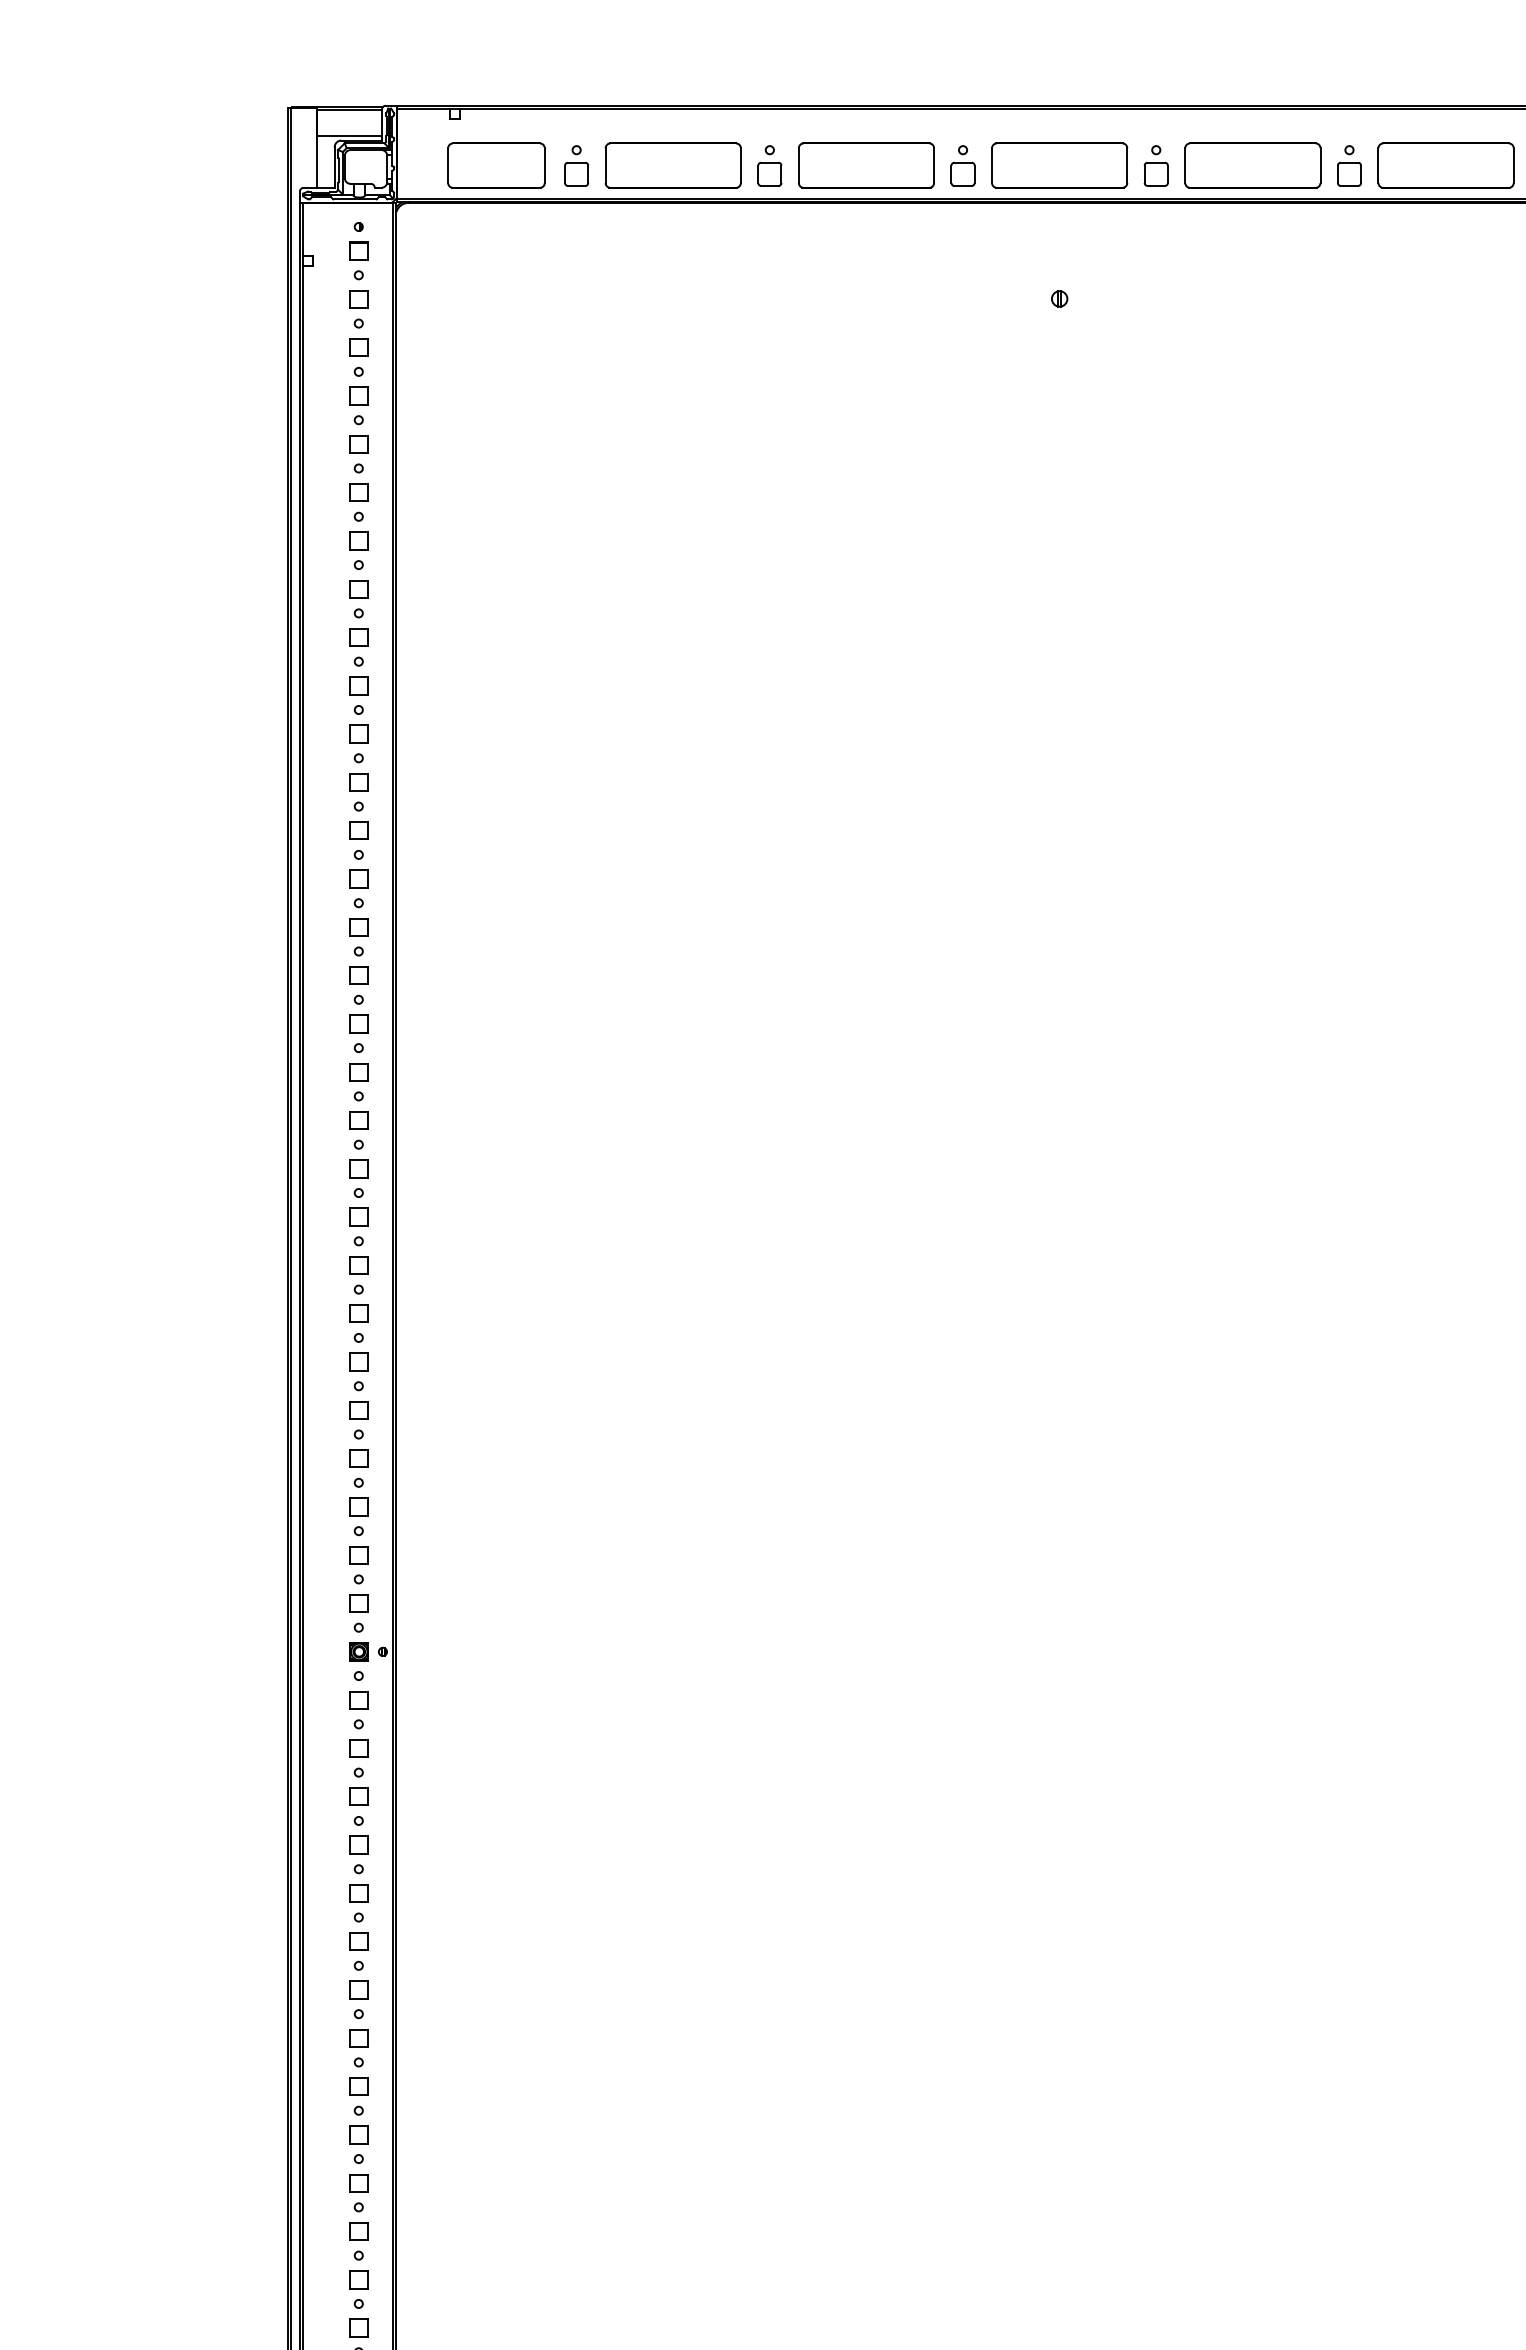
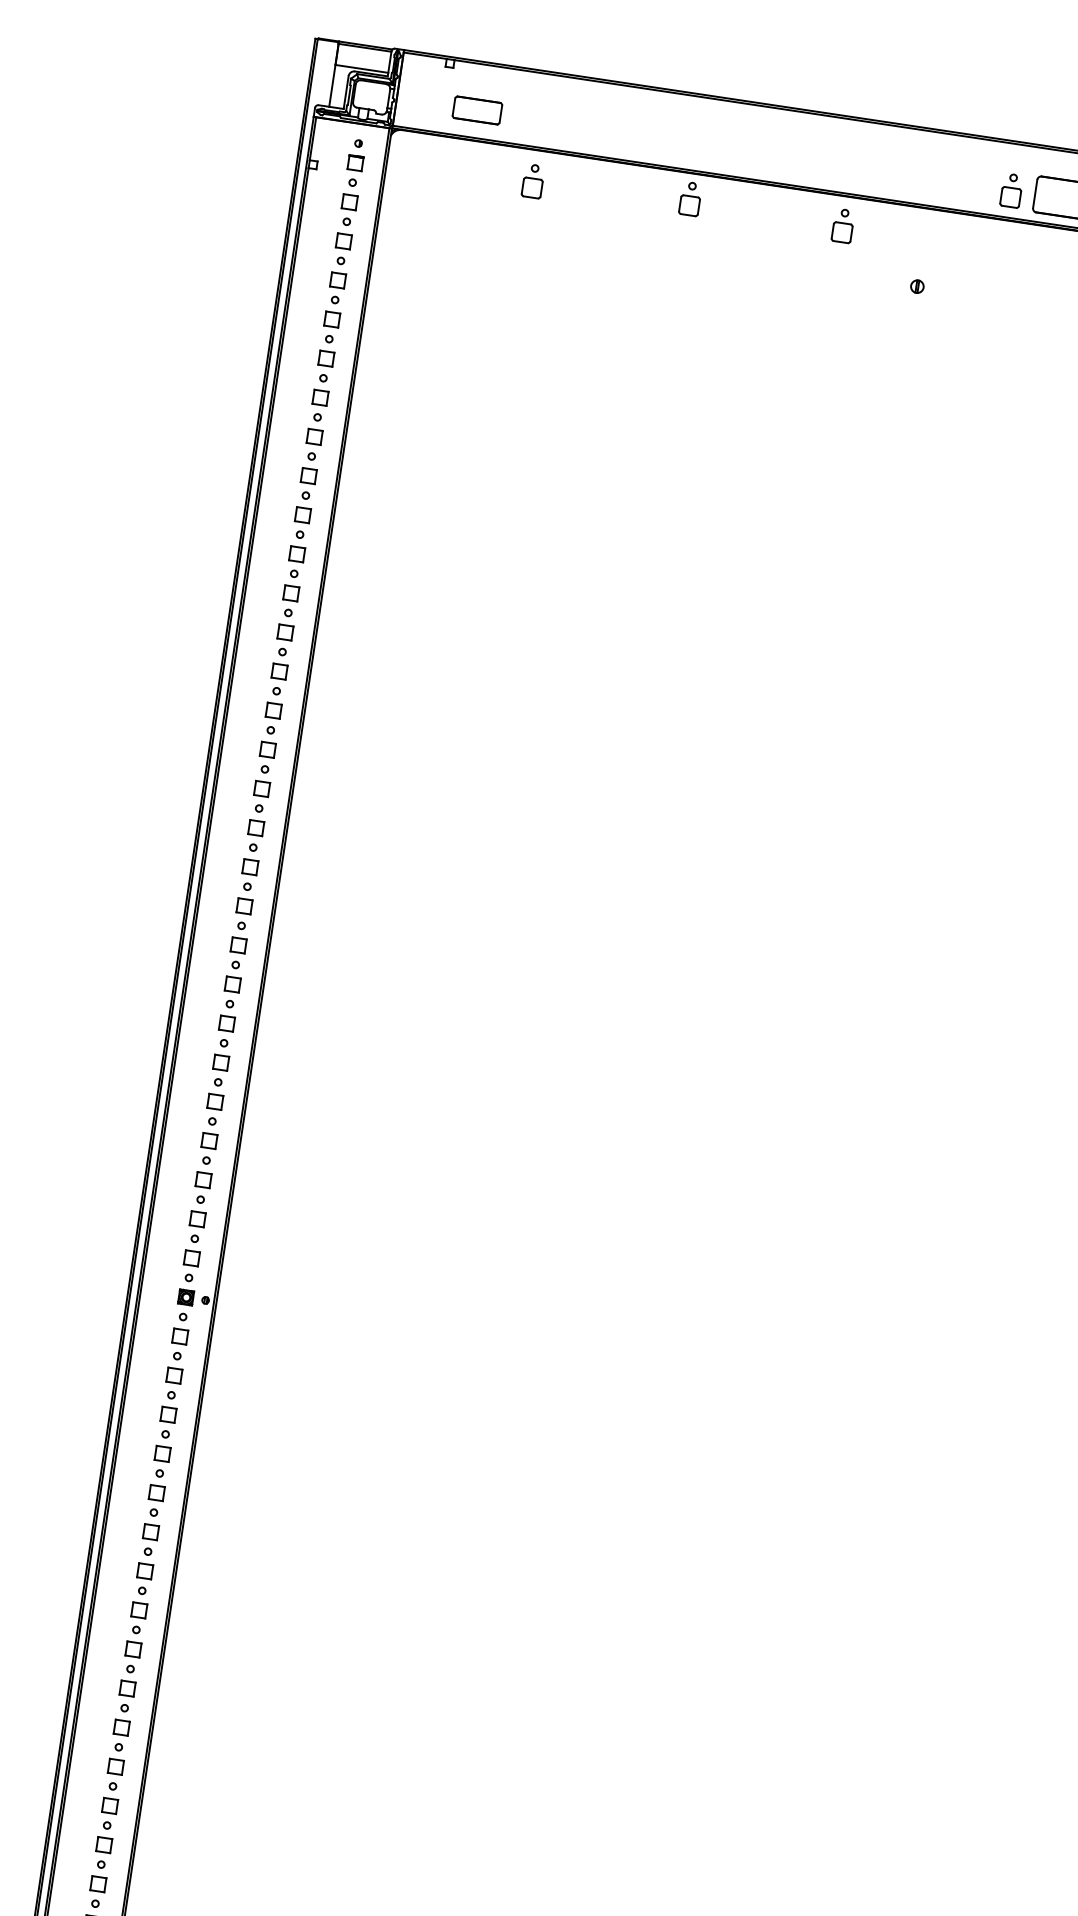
part: (496, 165) -> (477, 110), size x0.6
part: (576, 165) -> (533, 180), moved
part: (672, 165) -> (620, 131), removed
part: (769, 165) -> (690, 198), moved
part: (866, 165) -> (777, 155), removed
part: (962, 165) -> (842, 225), moved
part: (1059, 165) -> (933, 178), removed

